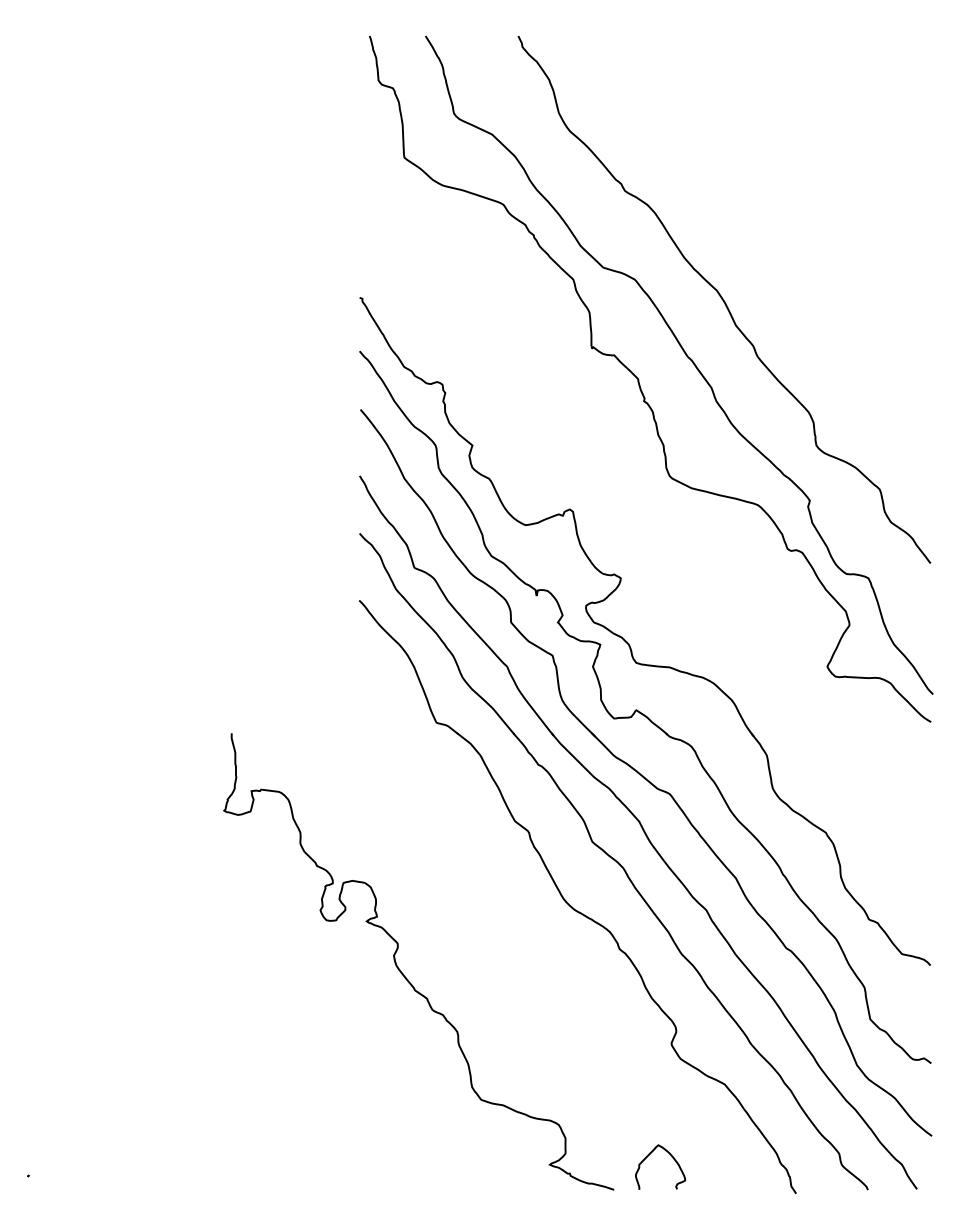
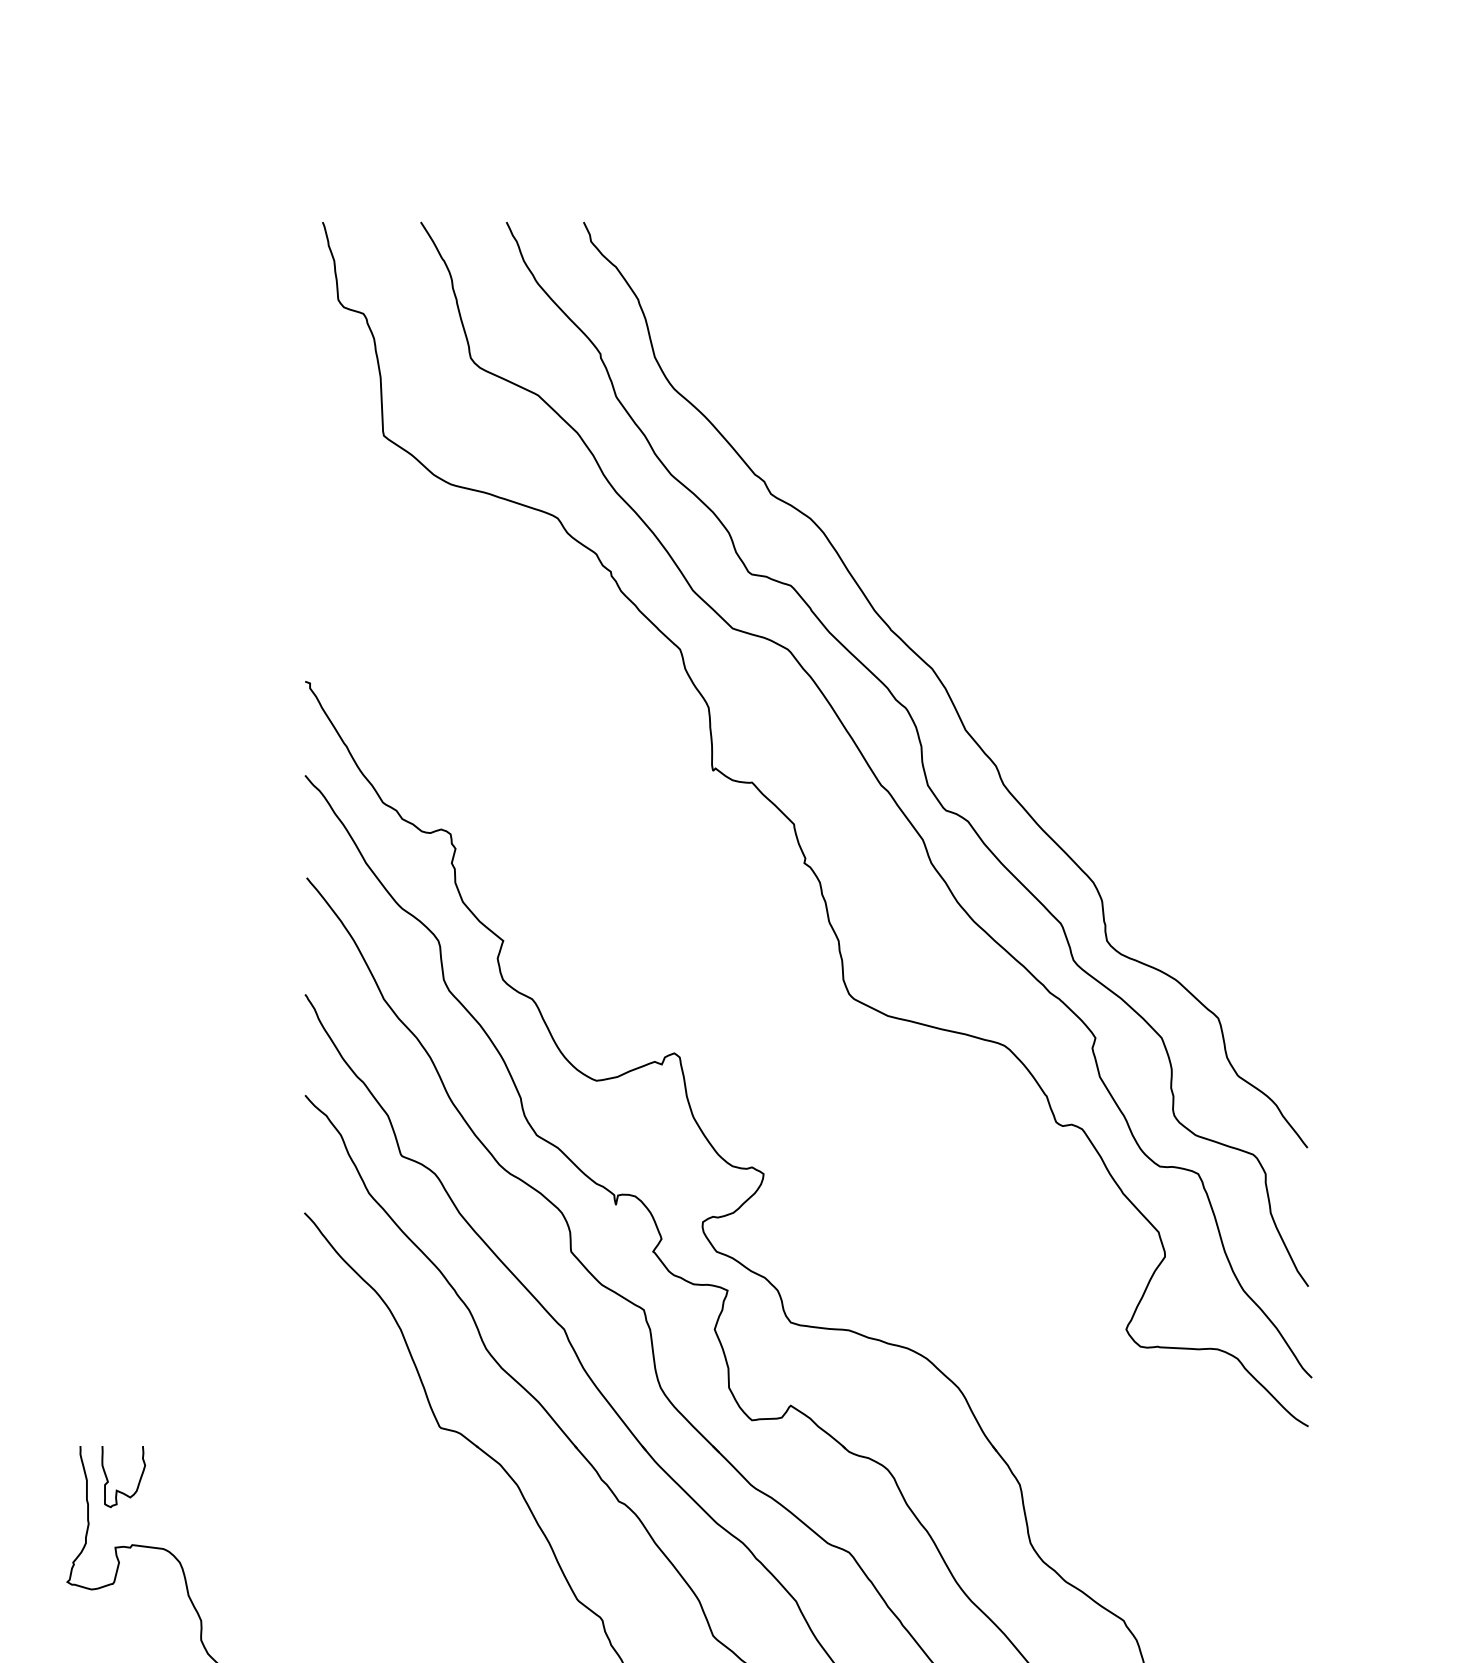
curve: (709, 335) -> (919, 747), added
curve: (252, 757) -> (117, 1488), added

